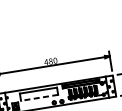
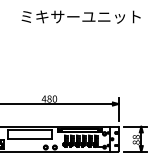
line: (39, 97) -> (29, 138), dashed -> solid

